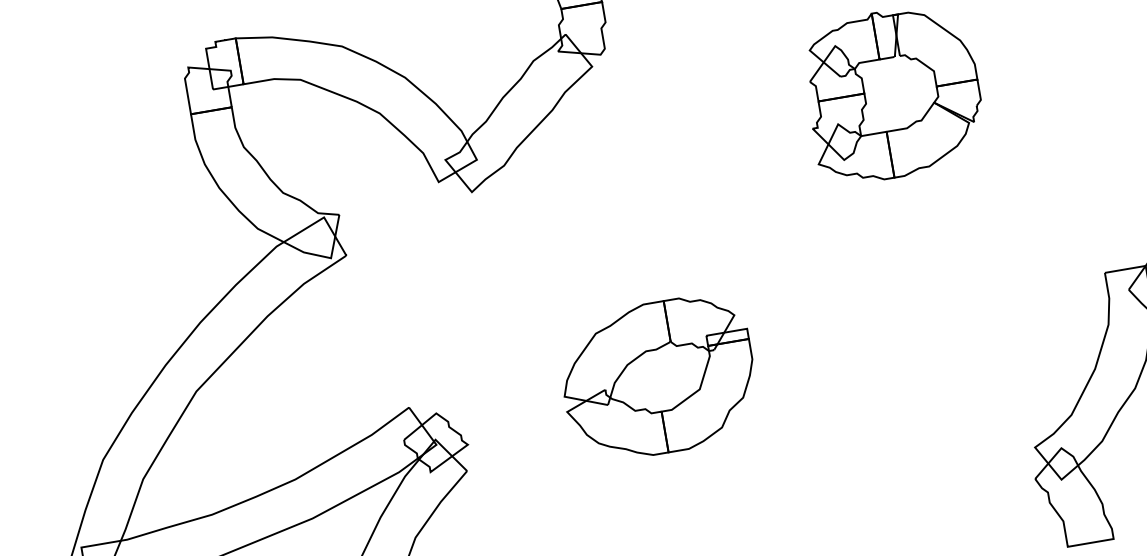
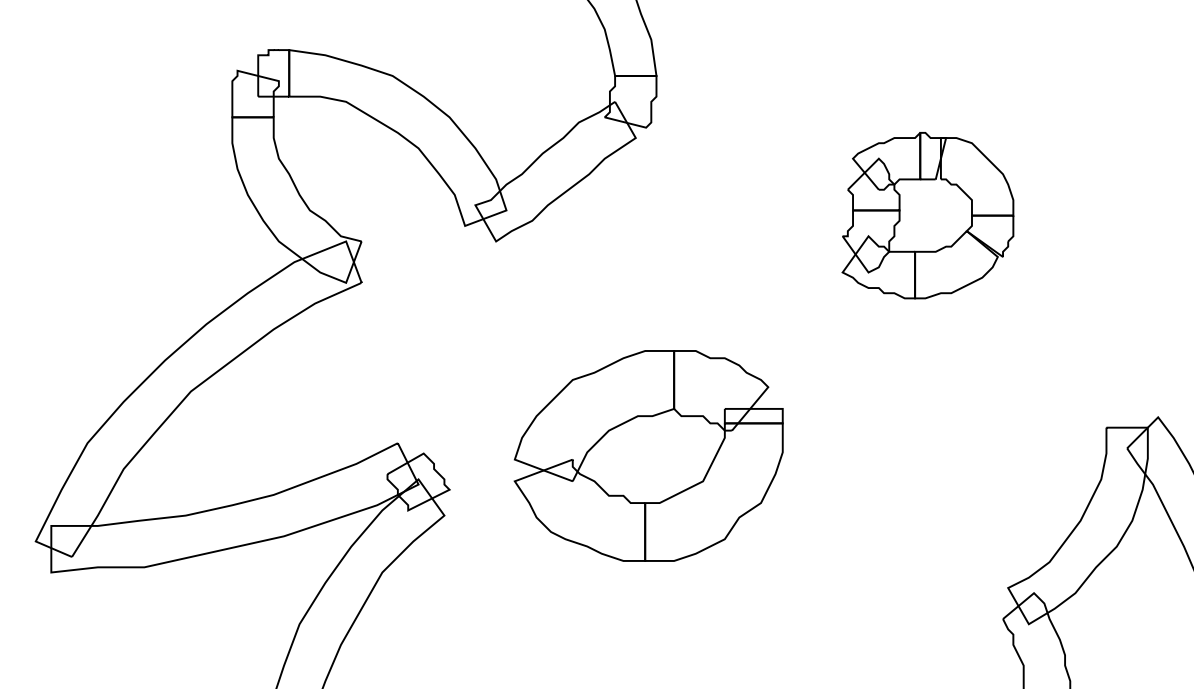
part: (658, 378) -> (648, 456), size x1.4

